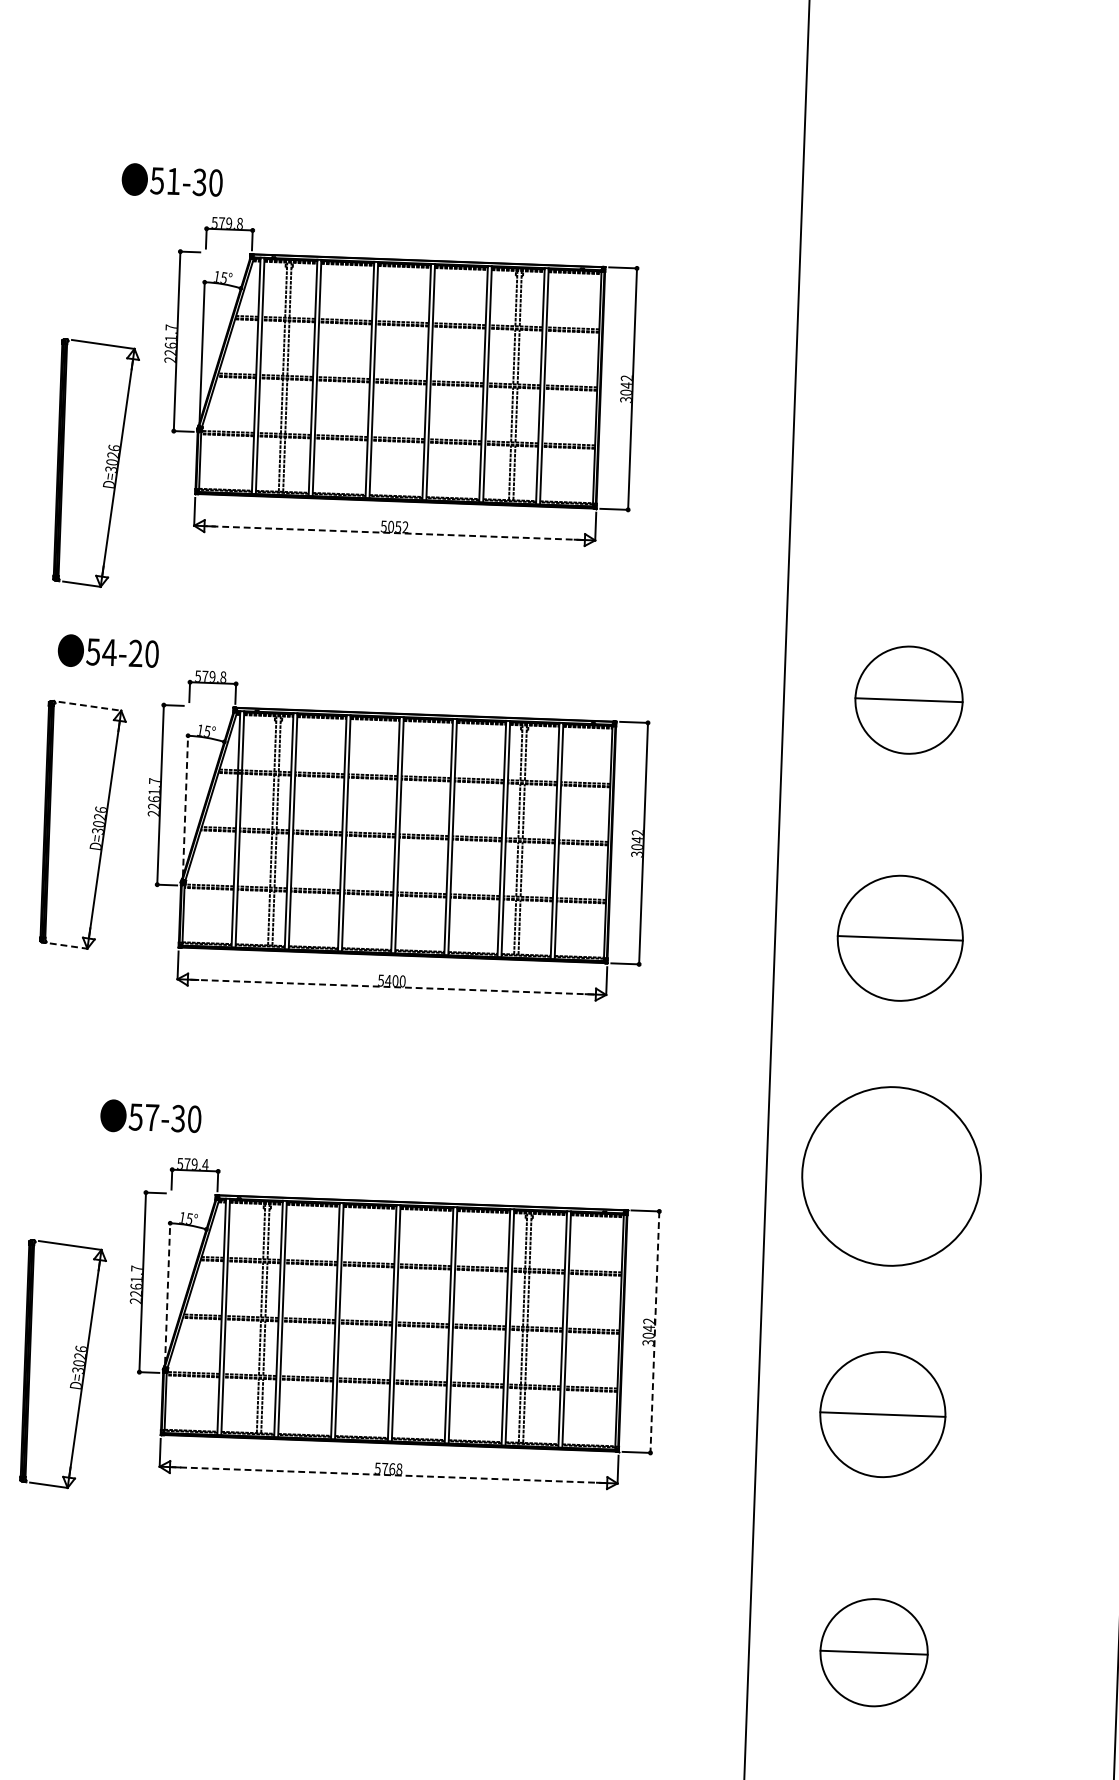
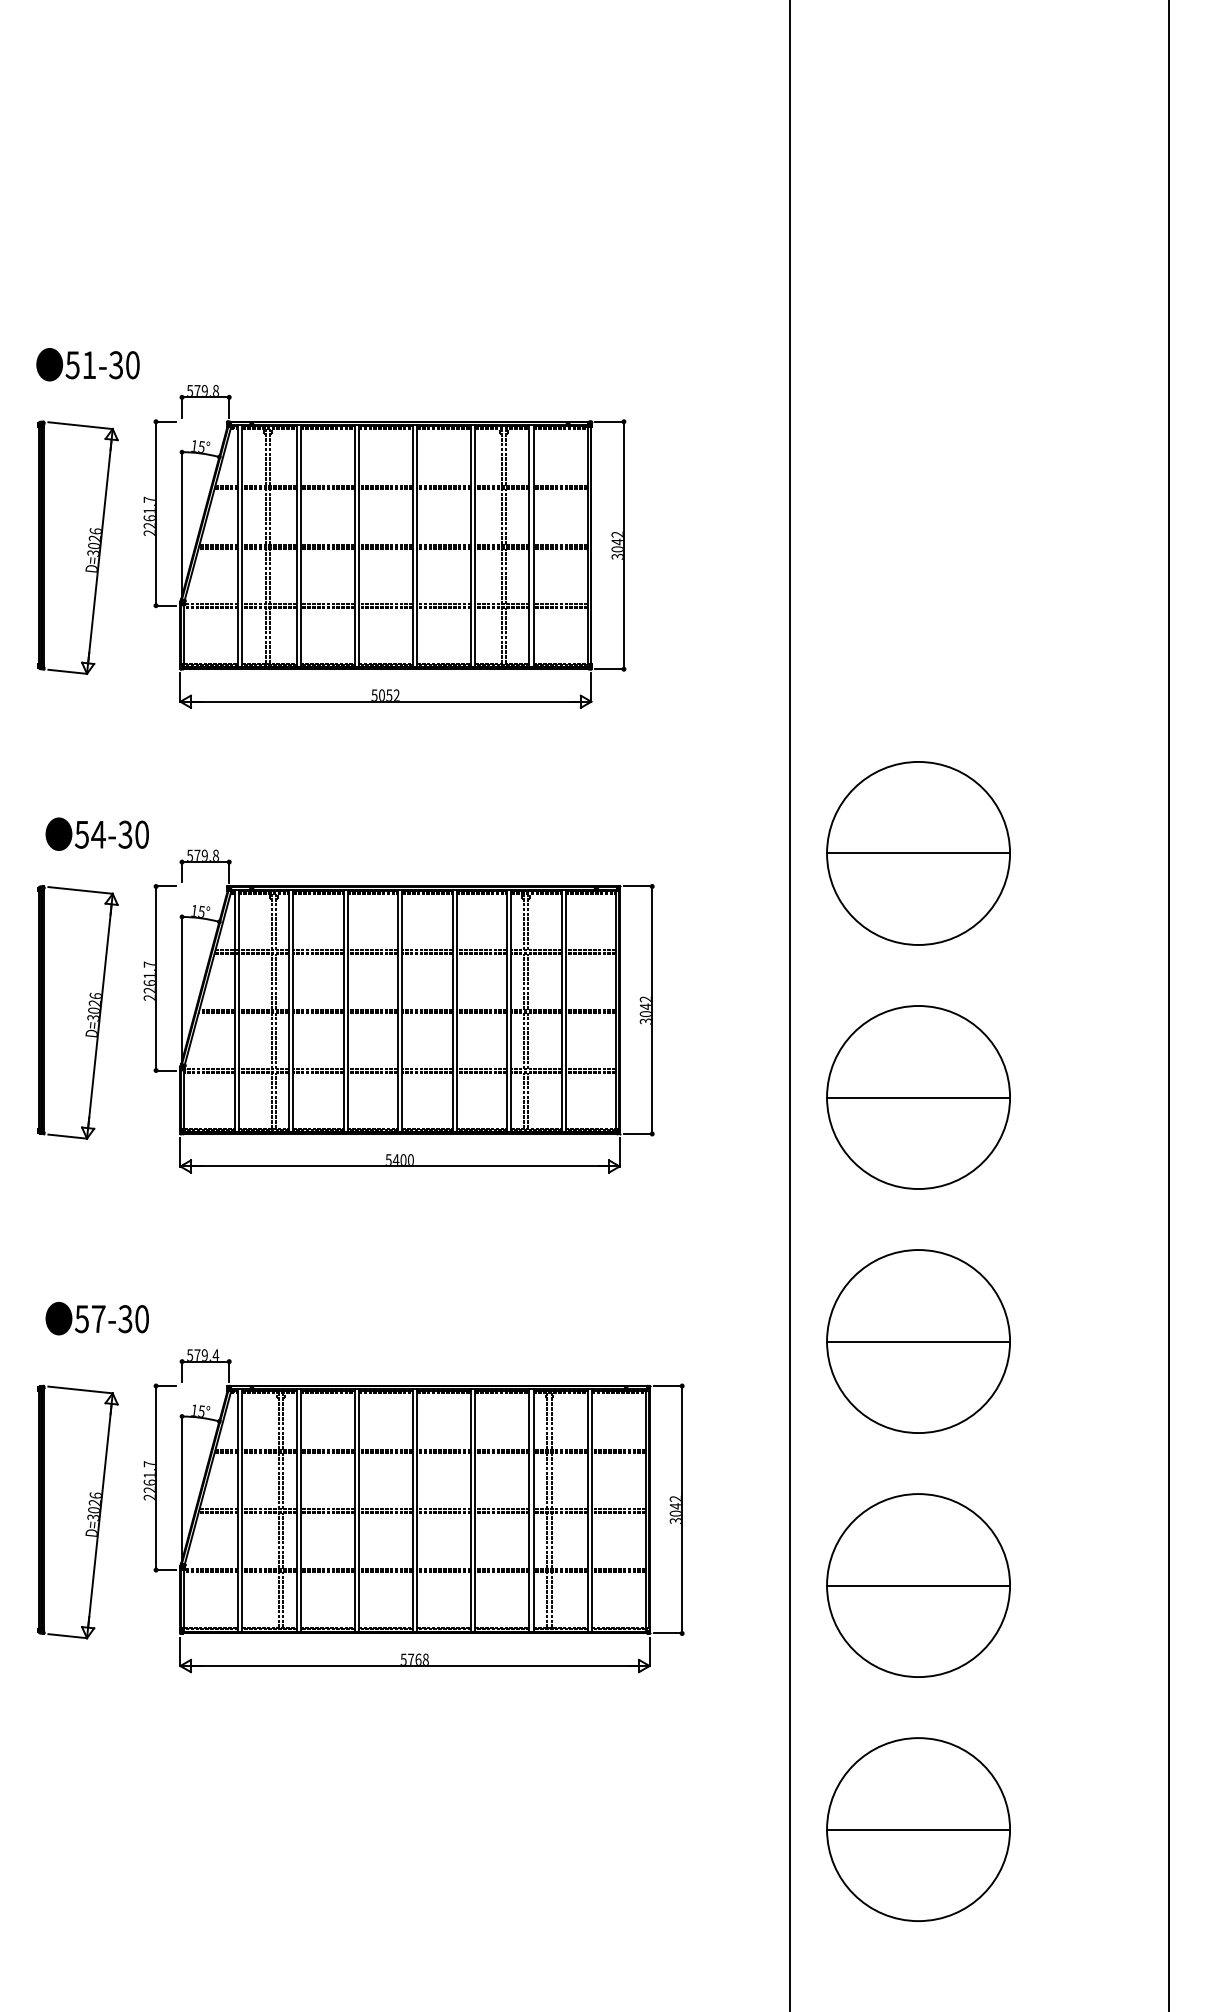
text: (171, 180) -> (87, 364), moved
part: (105, 467) -> (87, 551), moved
line: (394, 532) -> (385, 701), dashed -> solid
text: (135, 653) -> (125, 834), 54-20 -> 54-30
part: (909, 700) -> (918, 853), size x1.67
line: (90, 706) -> (81, 890), dashed -> solid
line: (185, 805) -> (182, 988), dashed -> solid
part: (900, 938) -> (918, 1097), size x1.43
line: (69, 945) -> (68, 1136), dashed -> solid
line: (391, 987) -> (399, 1166), dashed -> solid
text: (150, 1117) -> (96, 1318), moved
line: (891, 1176) -> (918, 1341), added
line: (168, 1292) -> (182, 1487), dashed -> solid
line: (655, 1331) -> (682, 1509), dashed -> solid
part: (72, 1368) -> (87, 1515), moved
part: (882, 1414) -> (918, 1585), size x1.43
line: (388, 1475) -> (414, 1666), dashed -> solid
part: (874, 1652) -> (918, 1829), size x1.67

